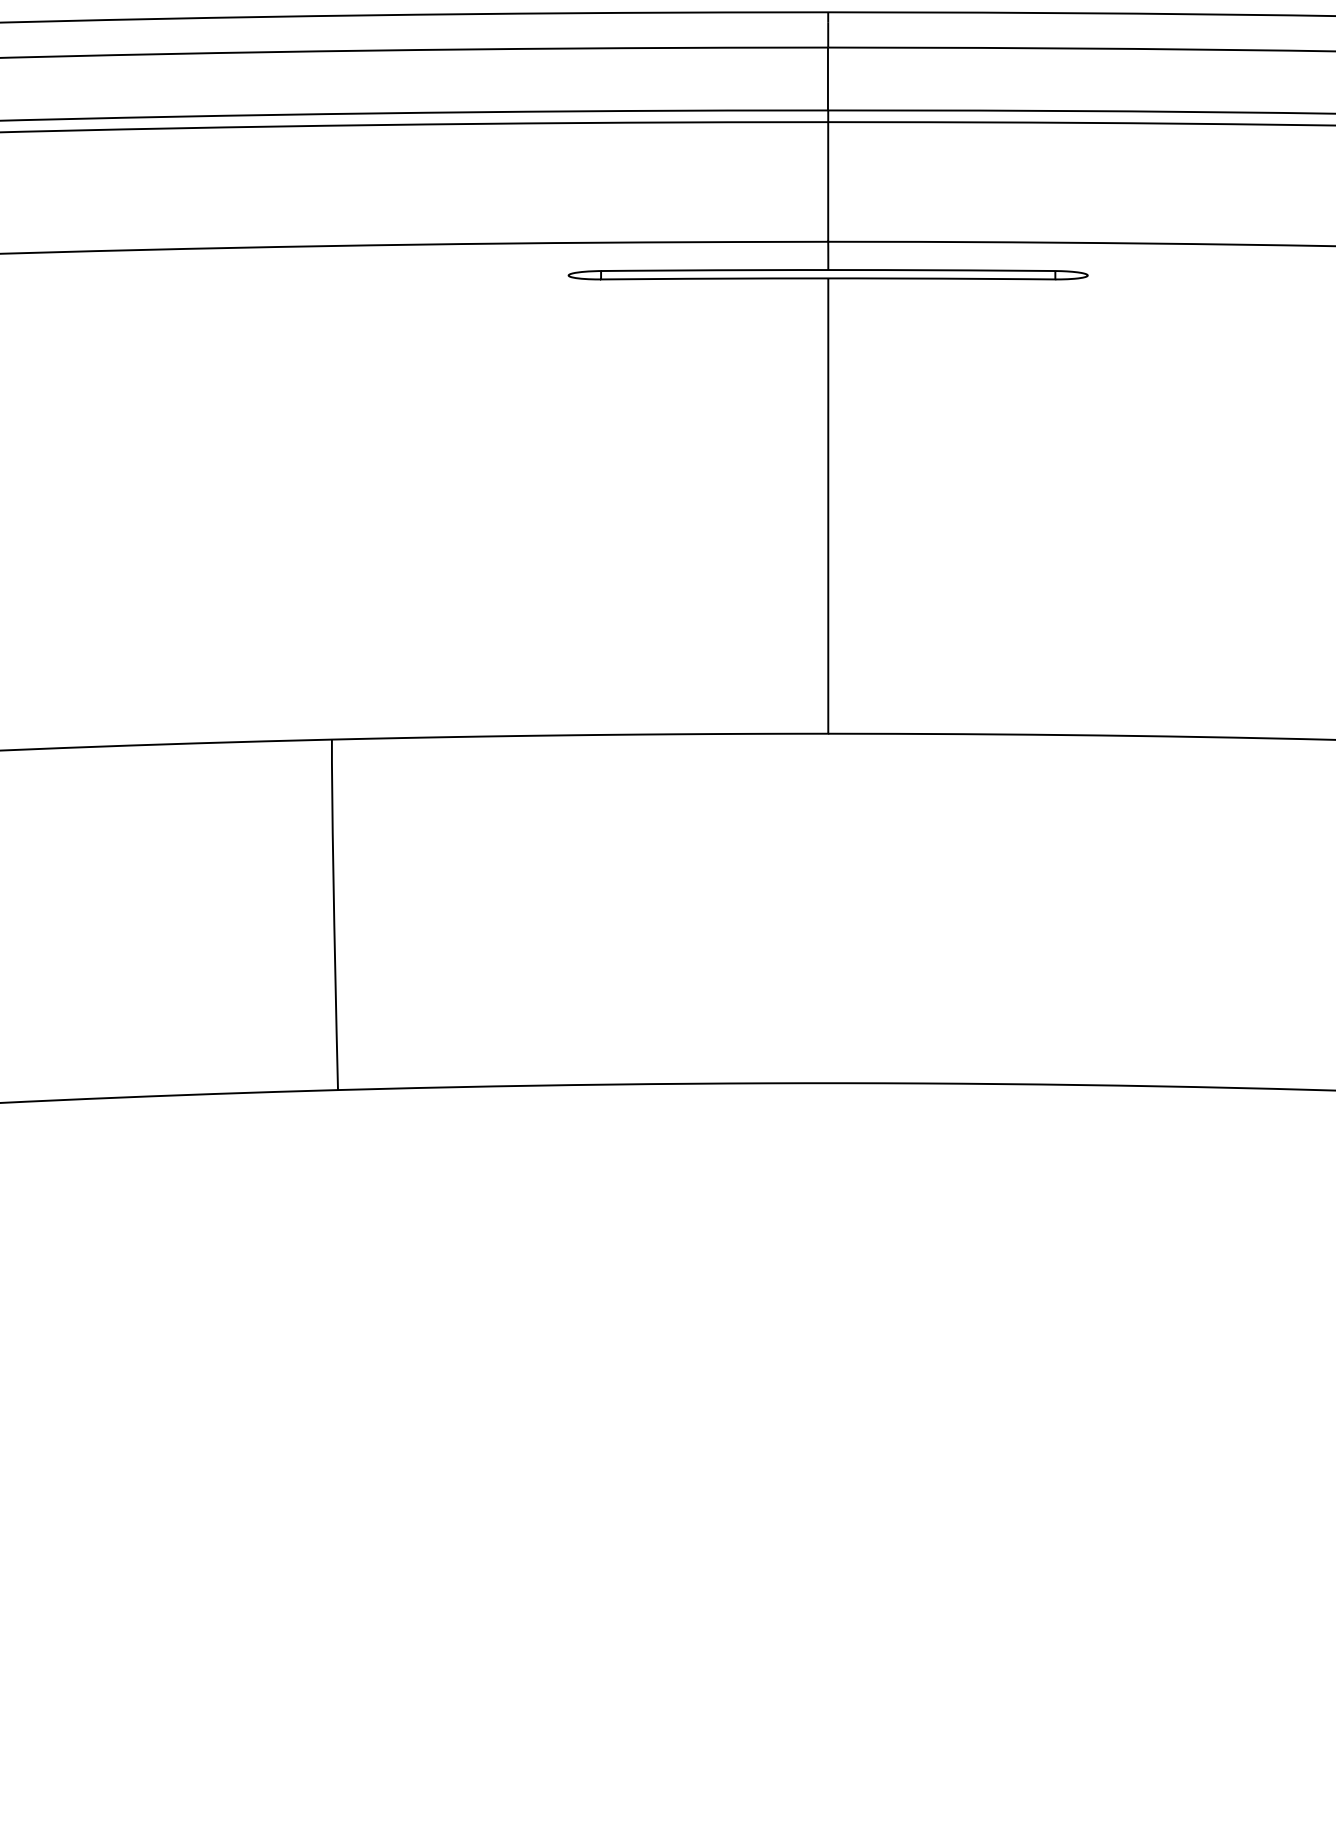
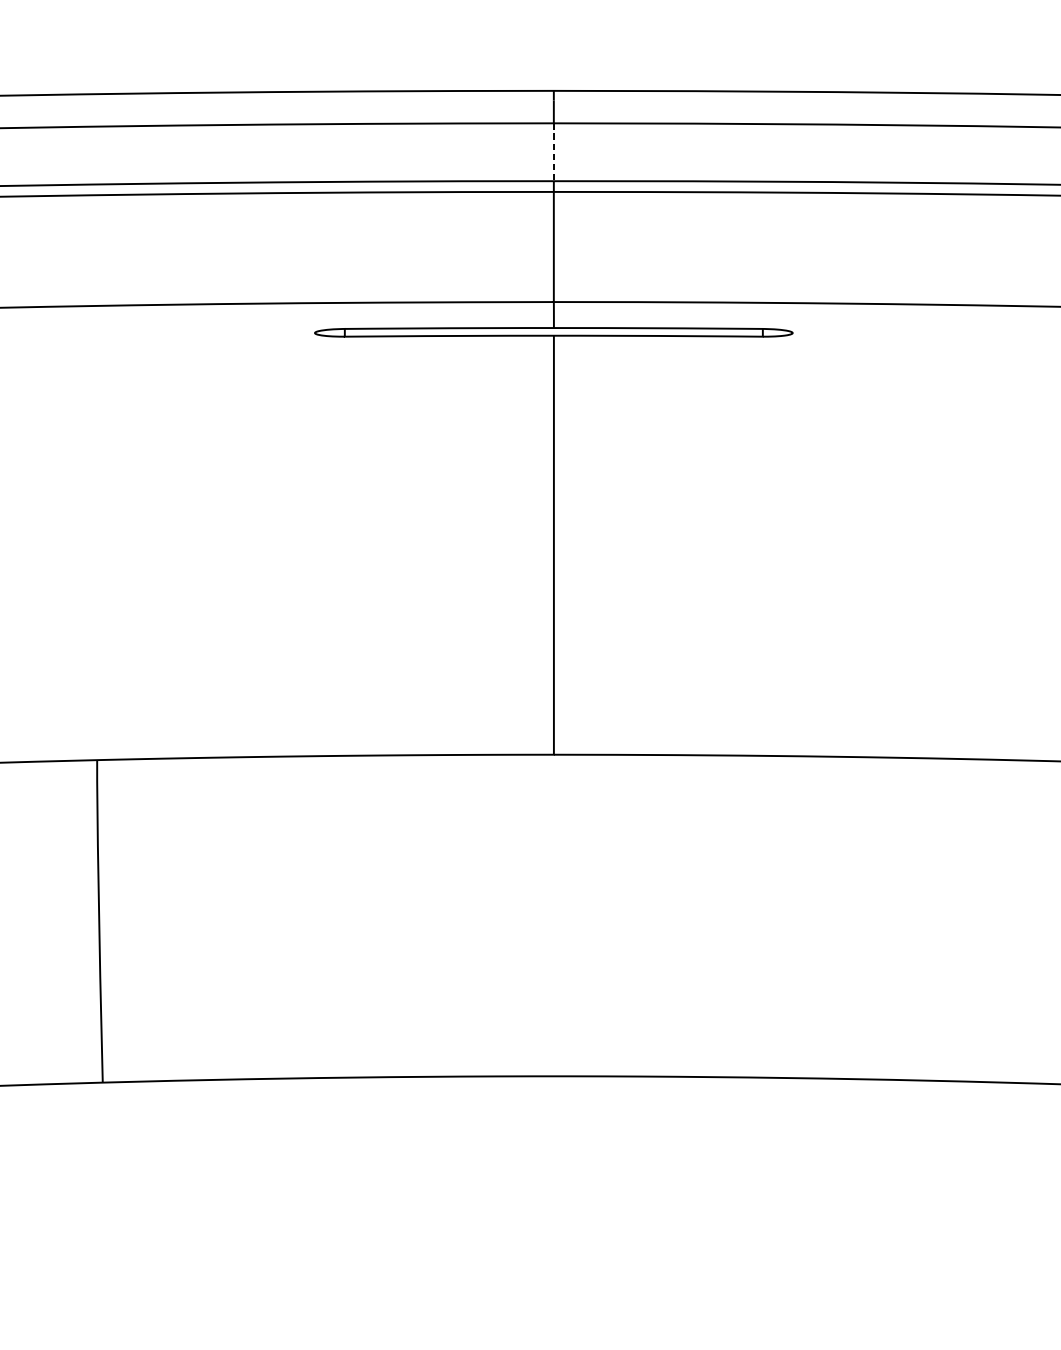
line: (828, 79) -> (554, 152), solid -> dashed

